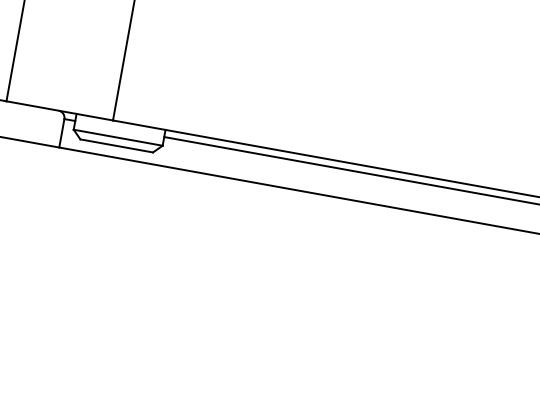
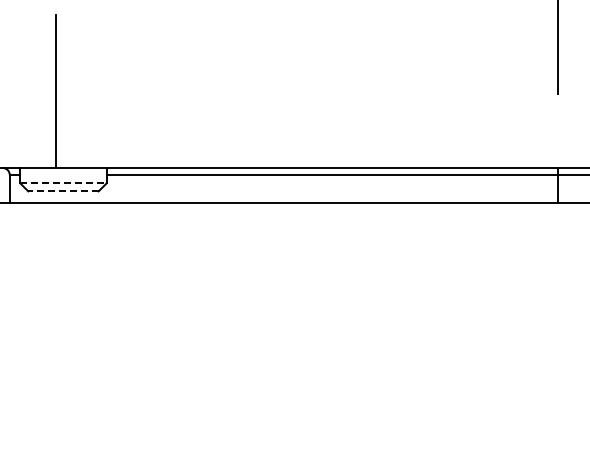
line: (118, 137) -> (63, 183), solid -> dashed
line: (115, 145) -> (62, 191), solid -> dashed

